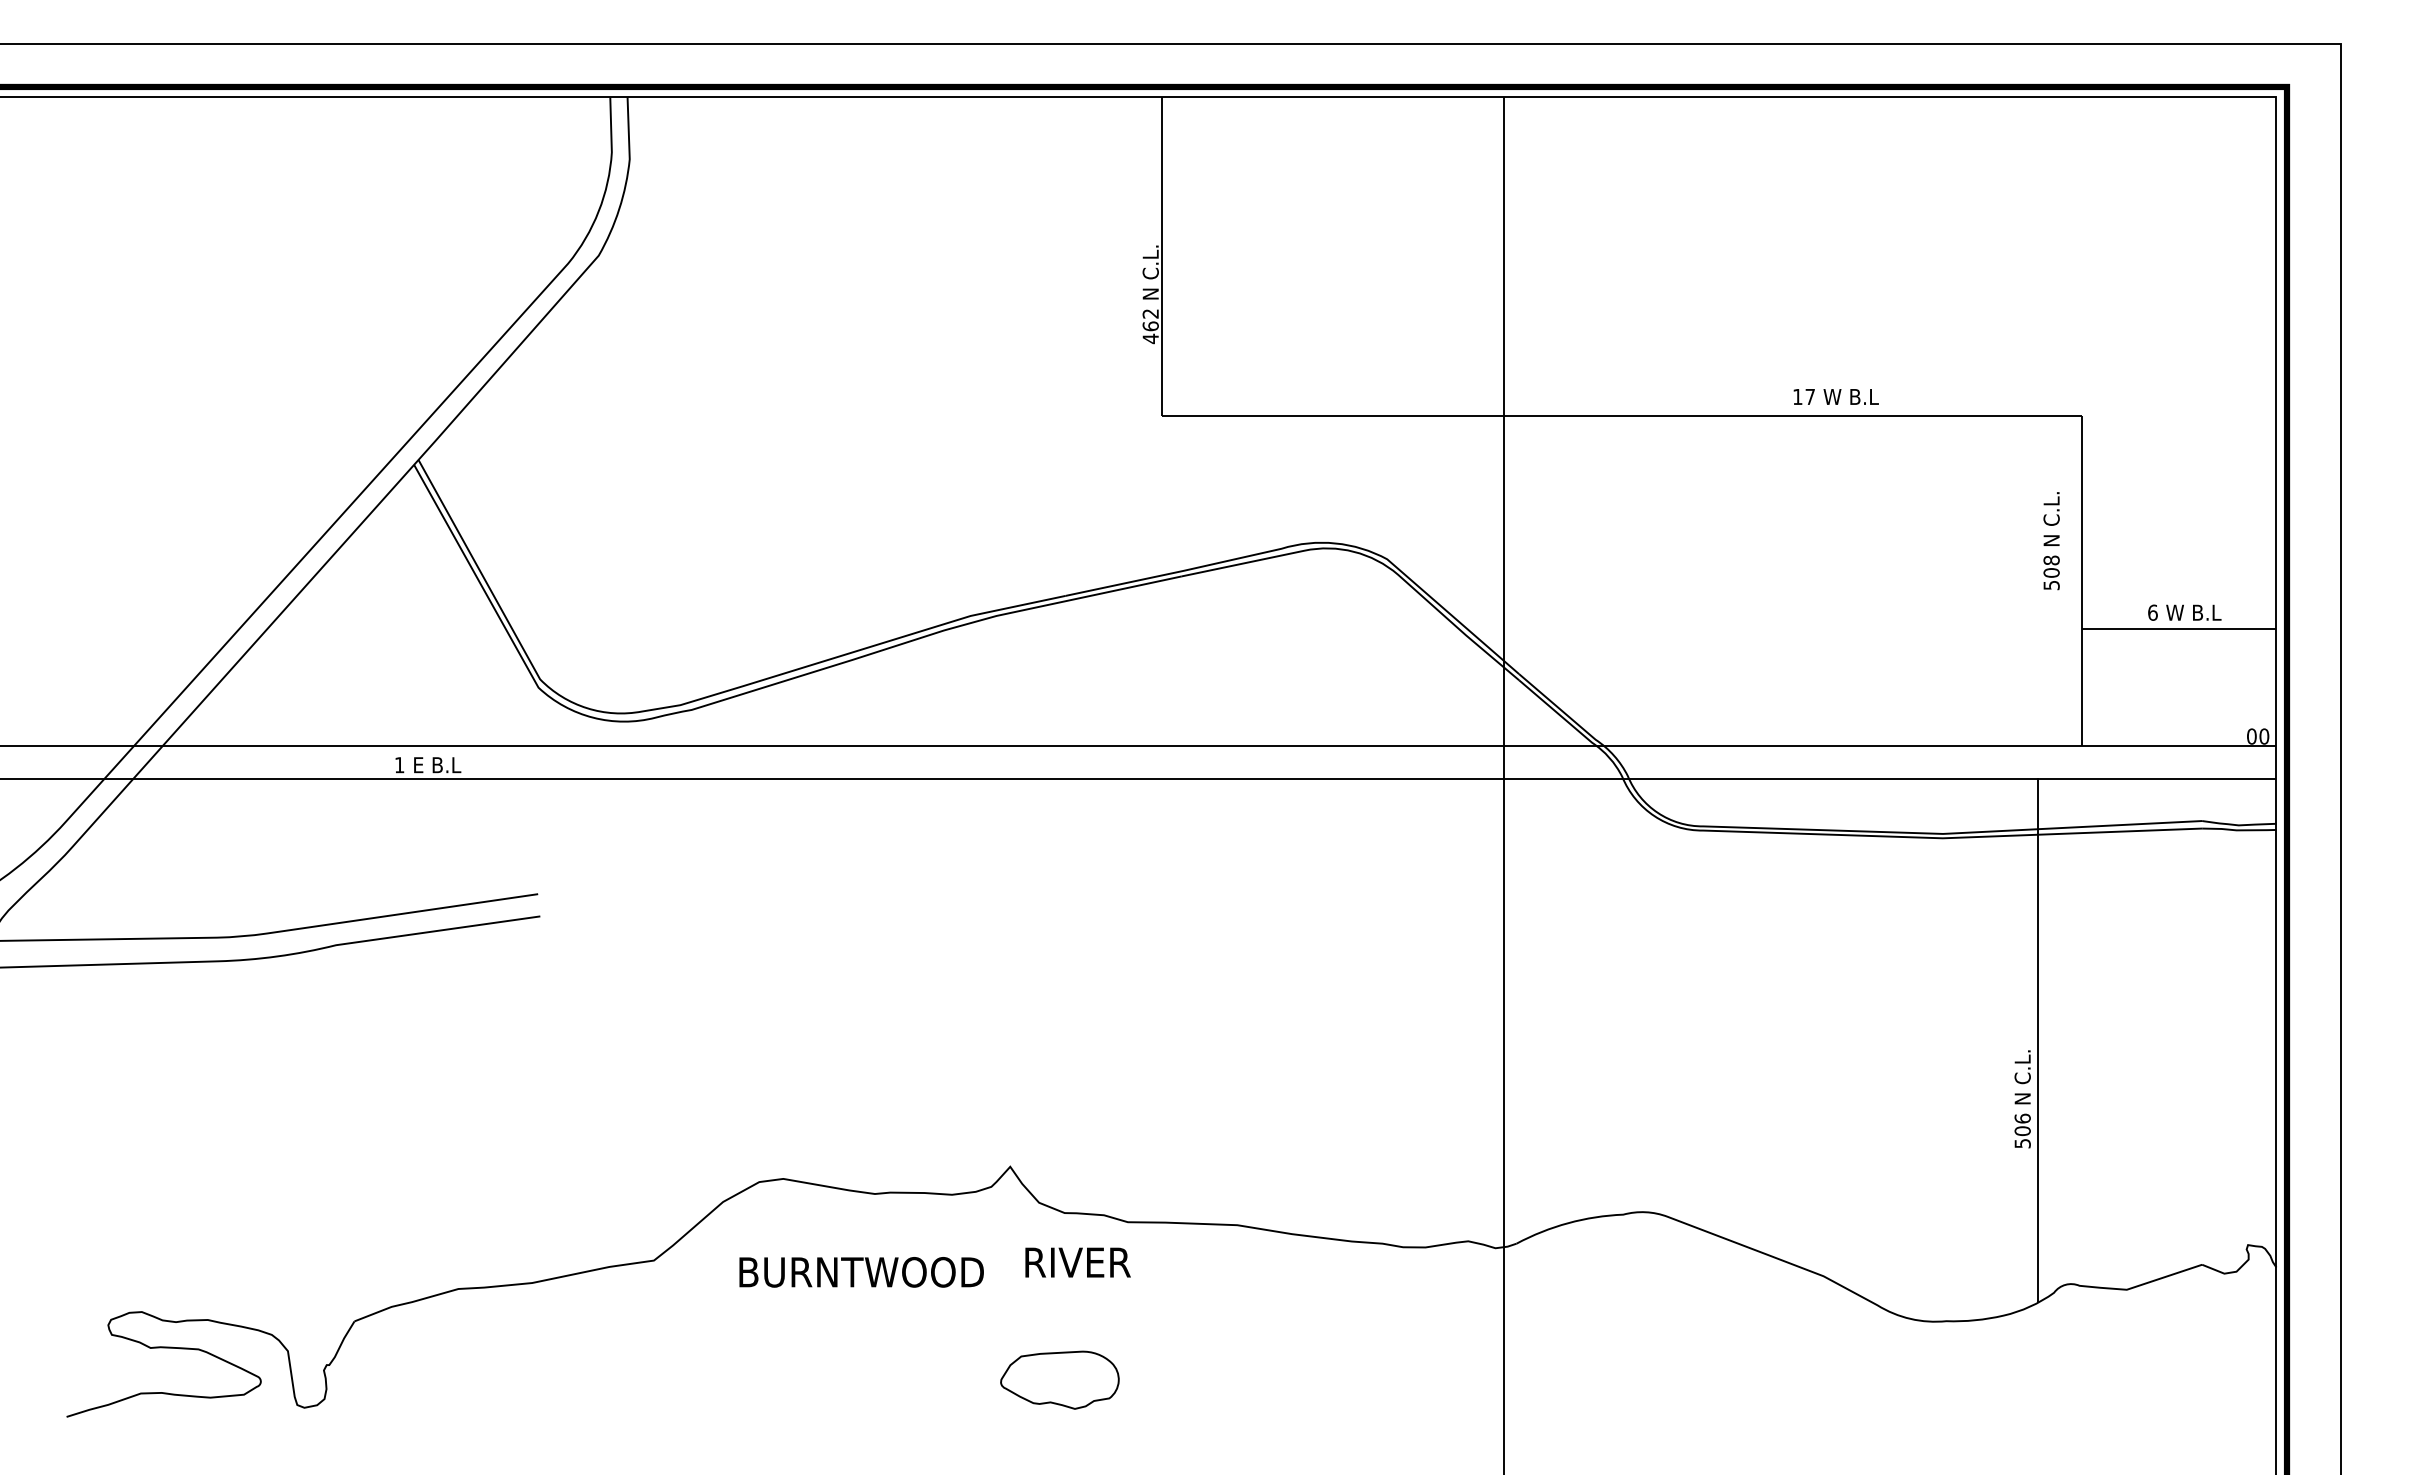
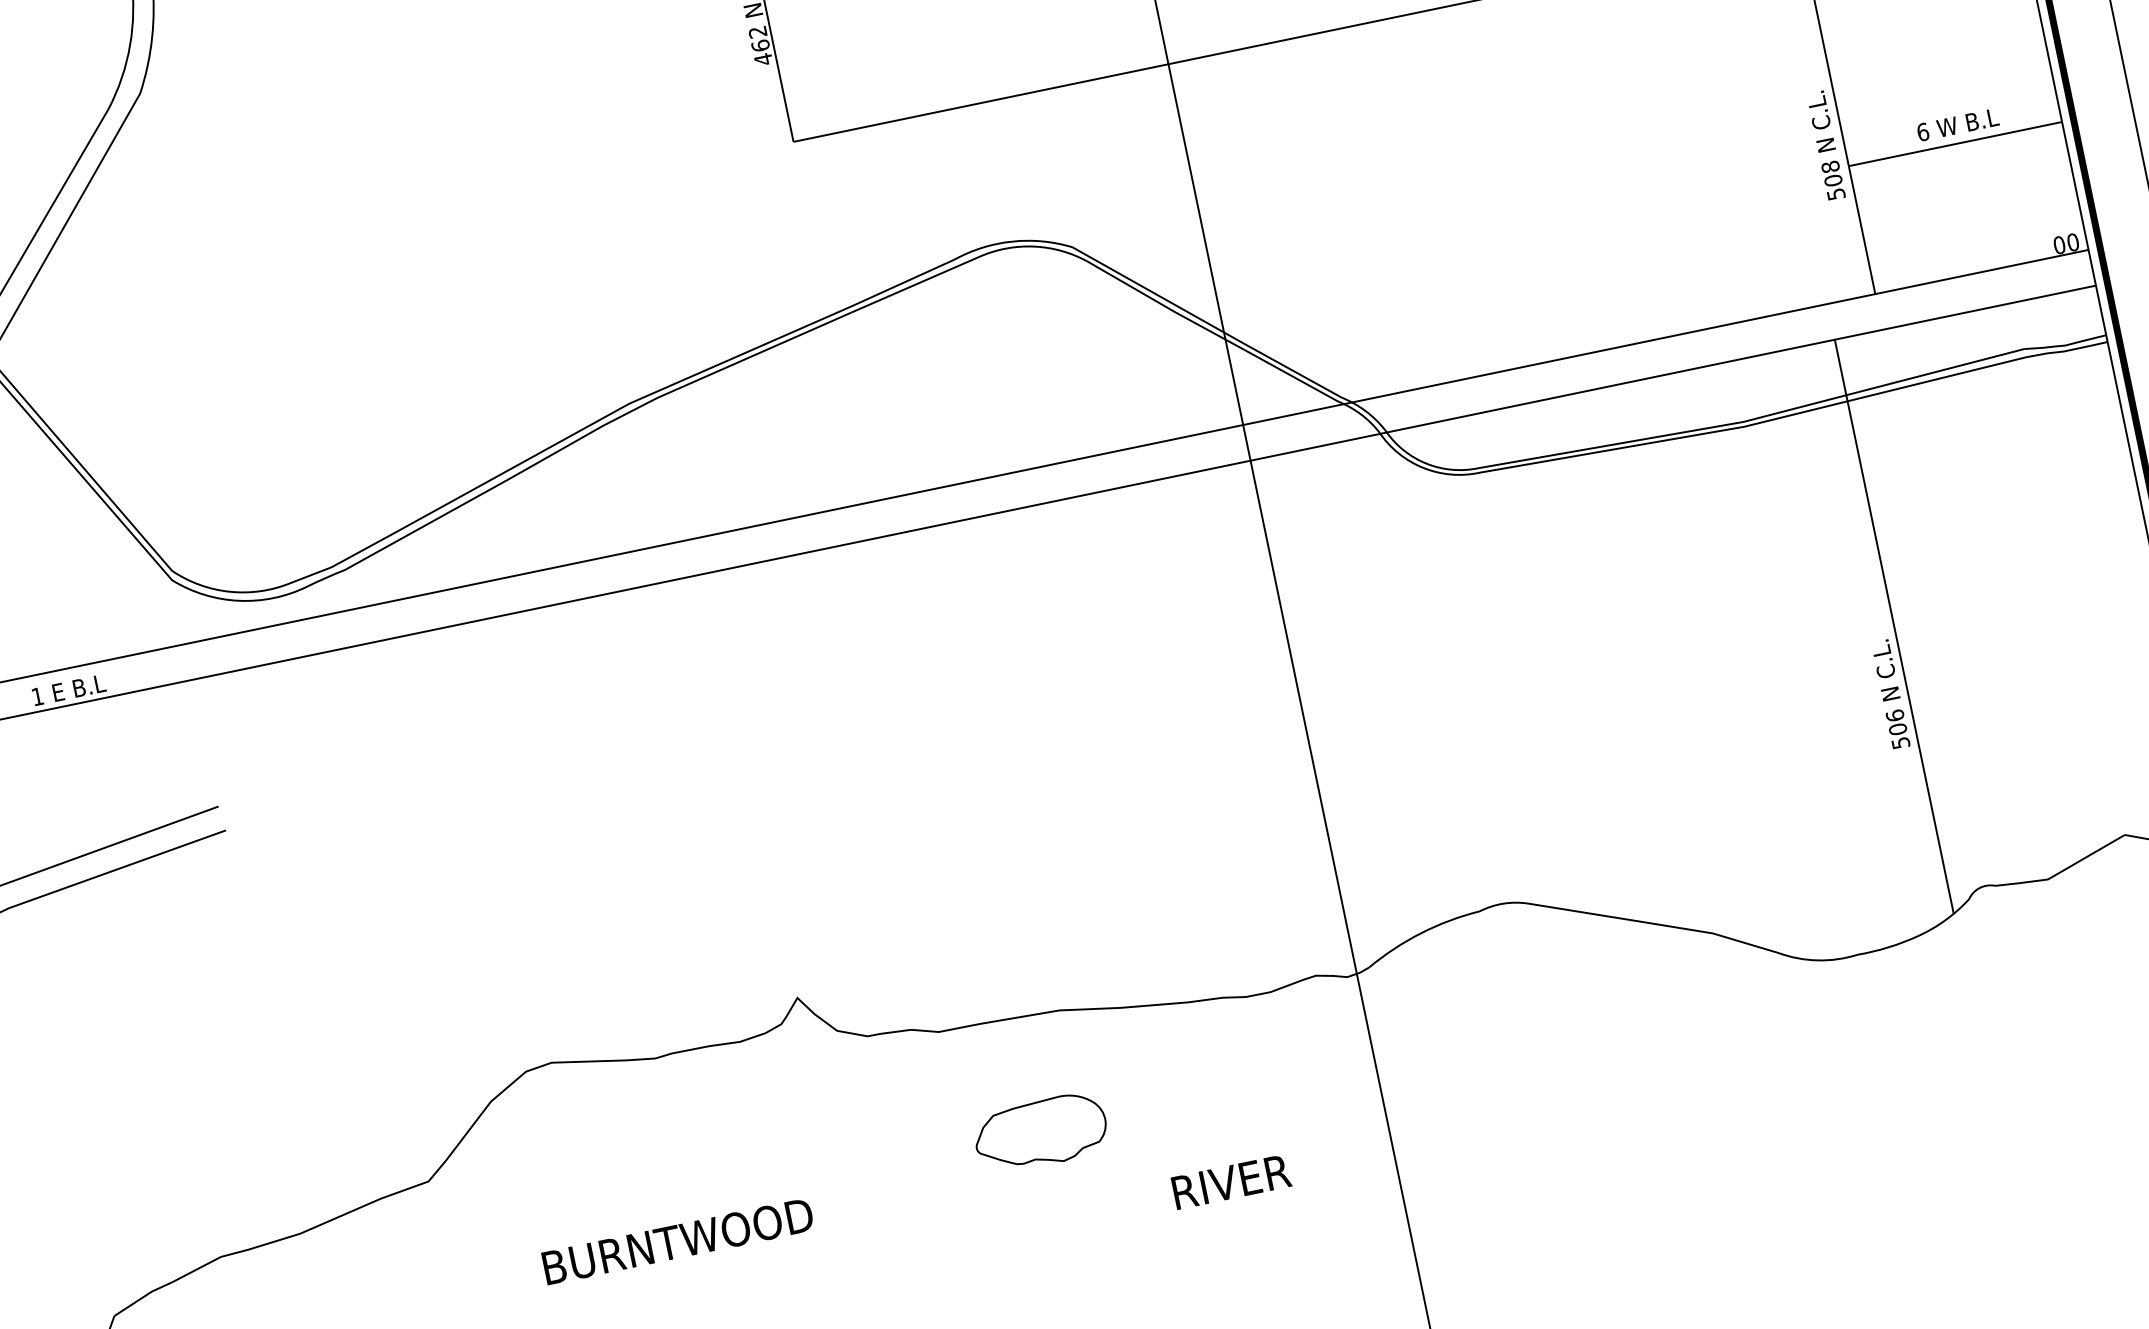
text: (2051, 541) -> (1826, 146), moved
text: (1077, 1262) -> (1230, 1181), moved
text: (861, 1272) -> (678, 1241), moved
part: (1059, 1379) -> (1040, 1132), moved

